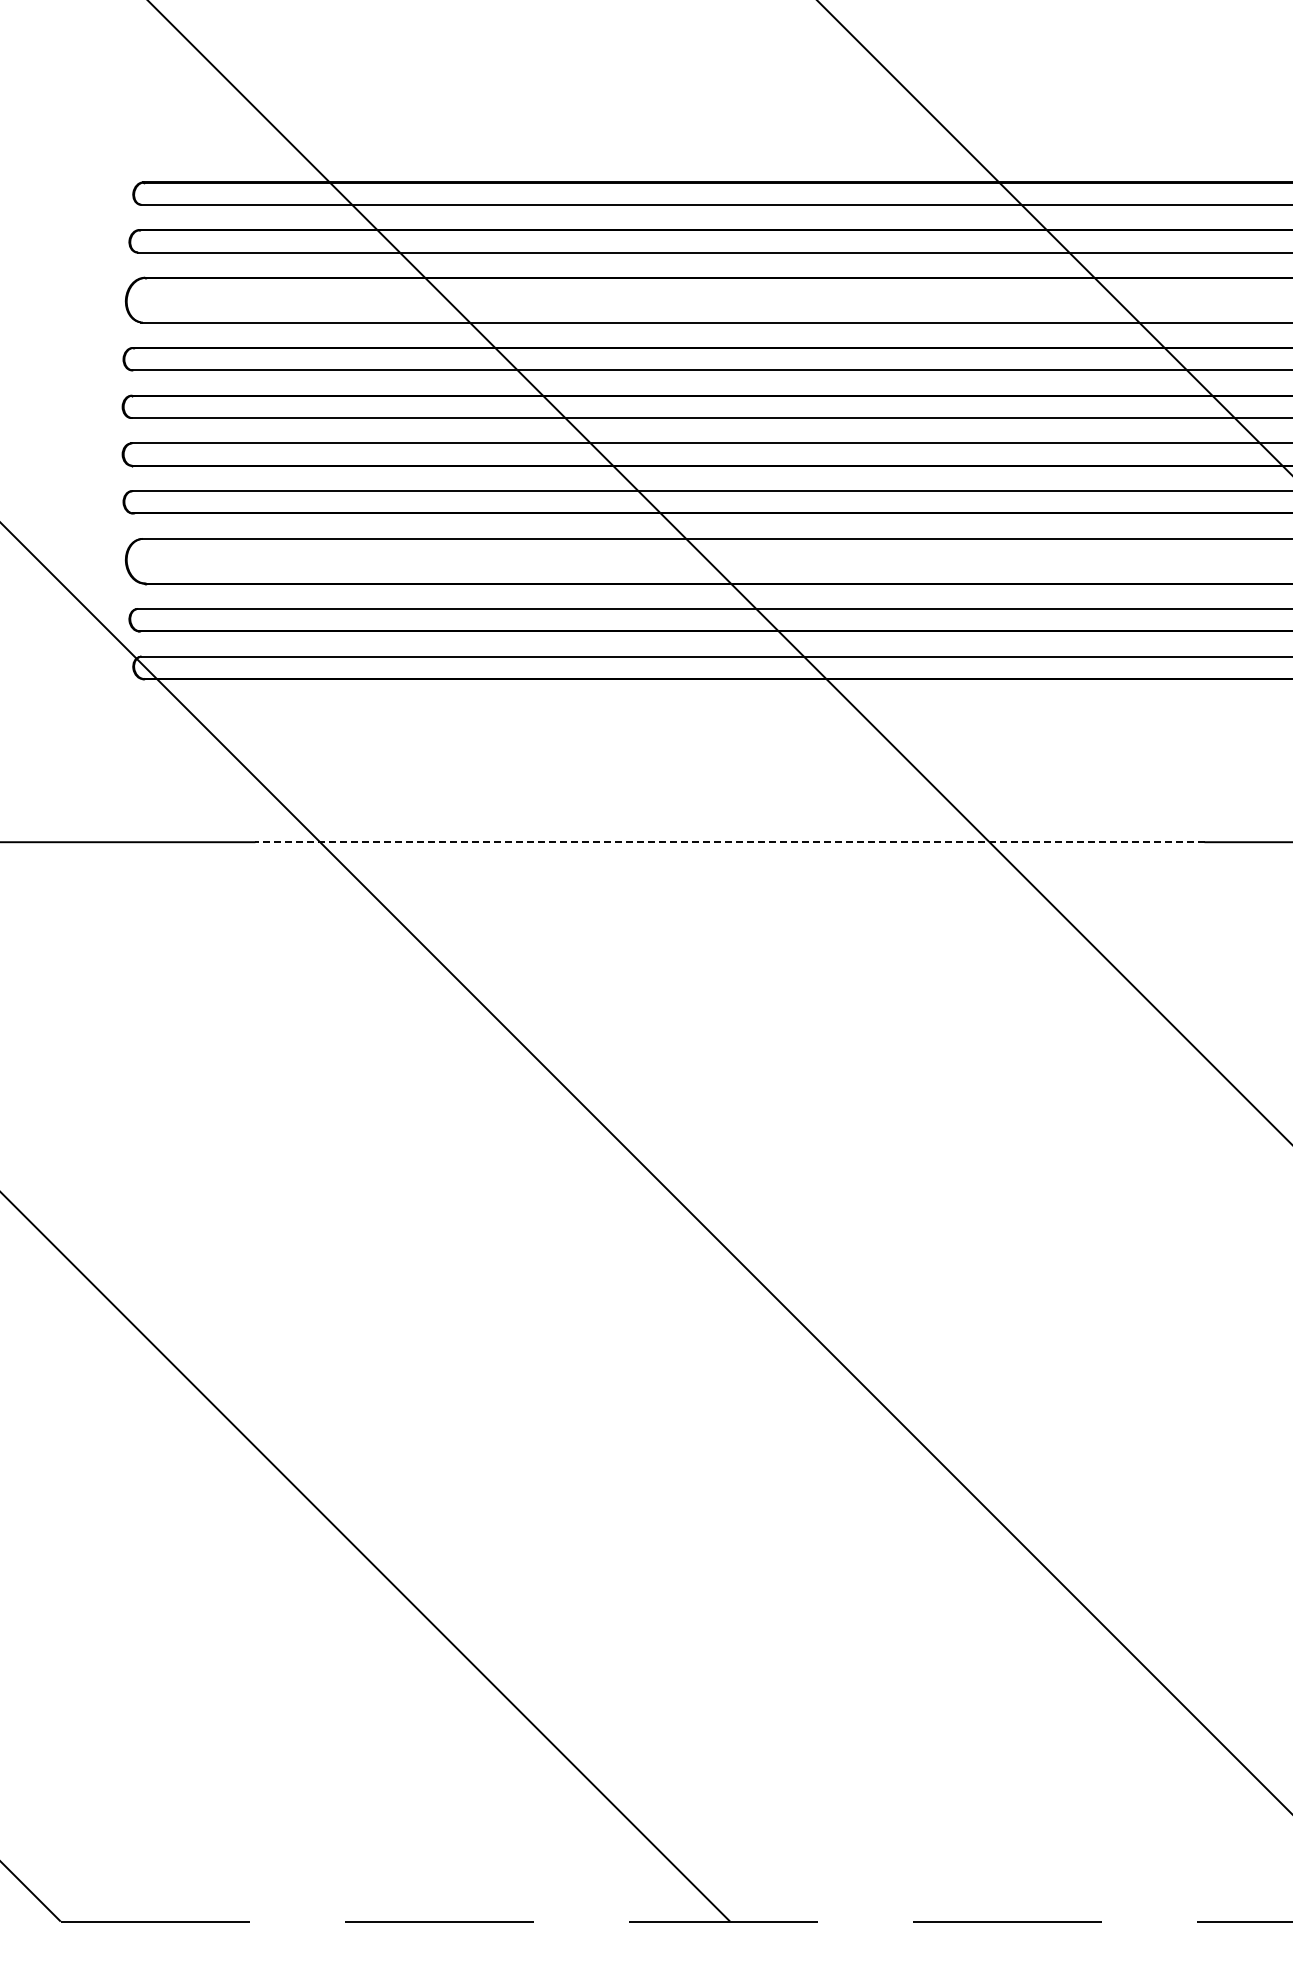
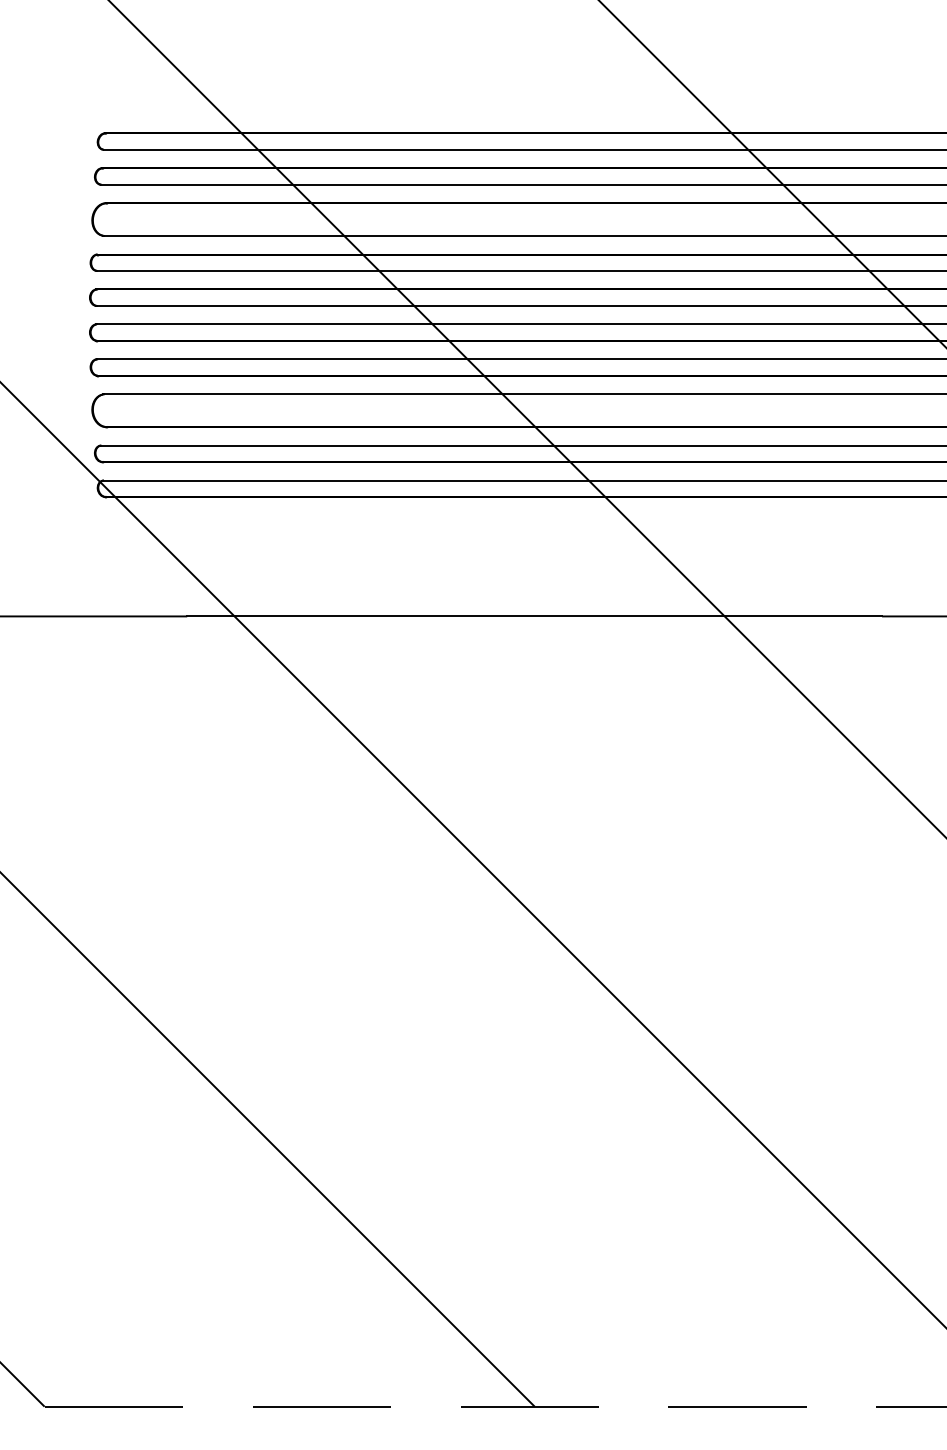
line: (730, 842) -> (535, 616), dashed -> solid

